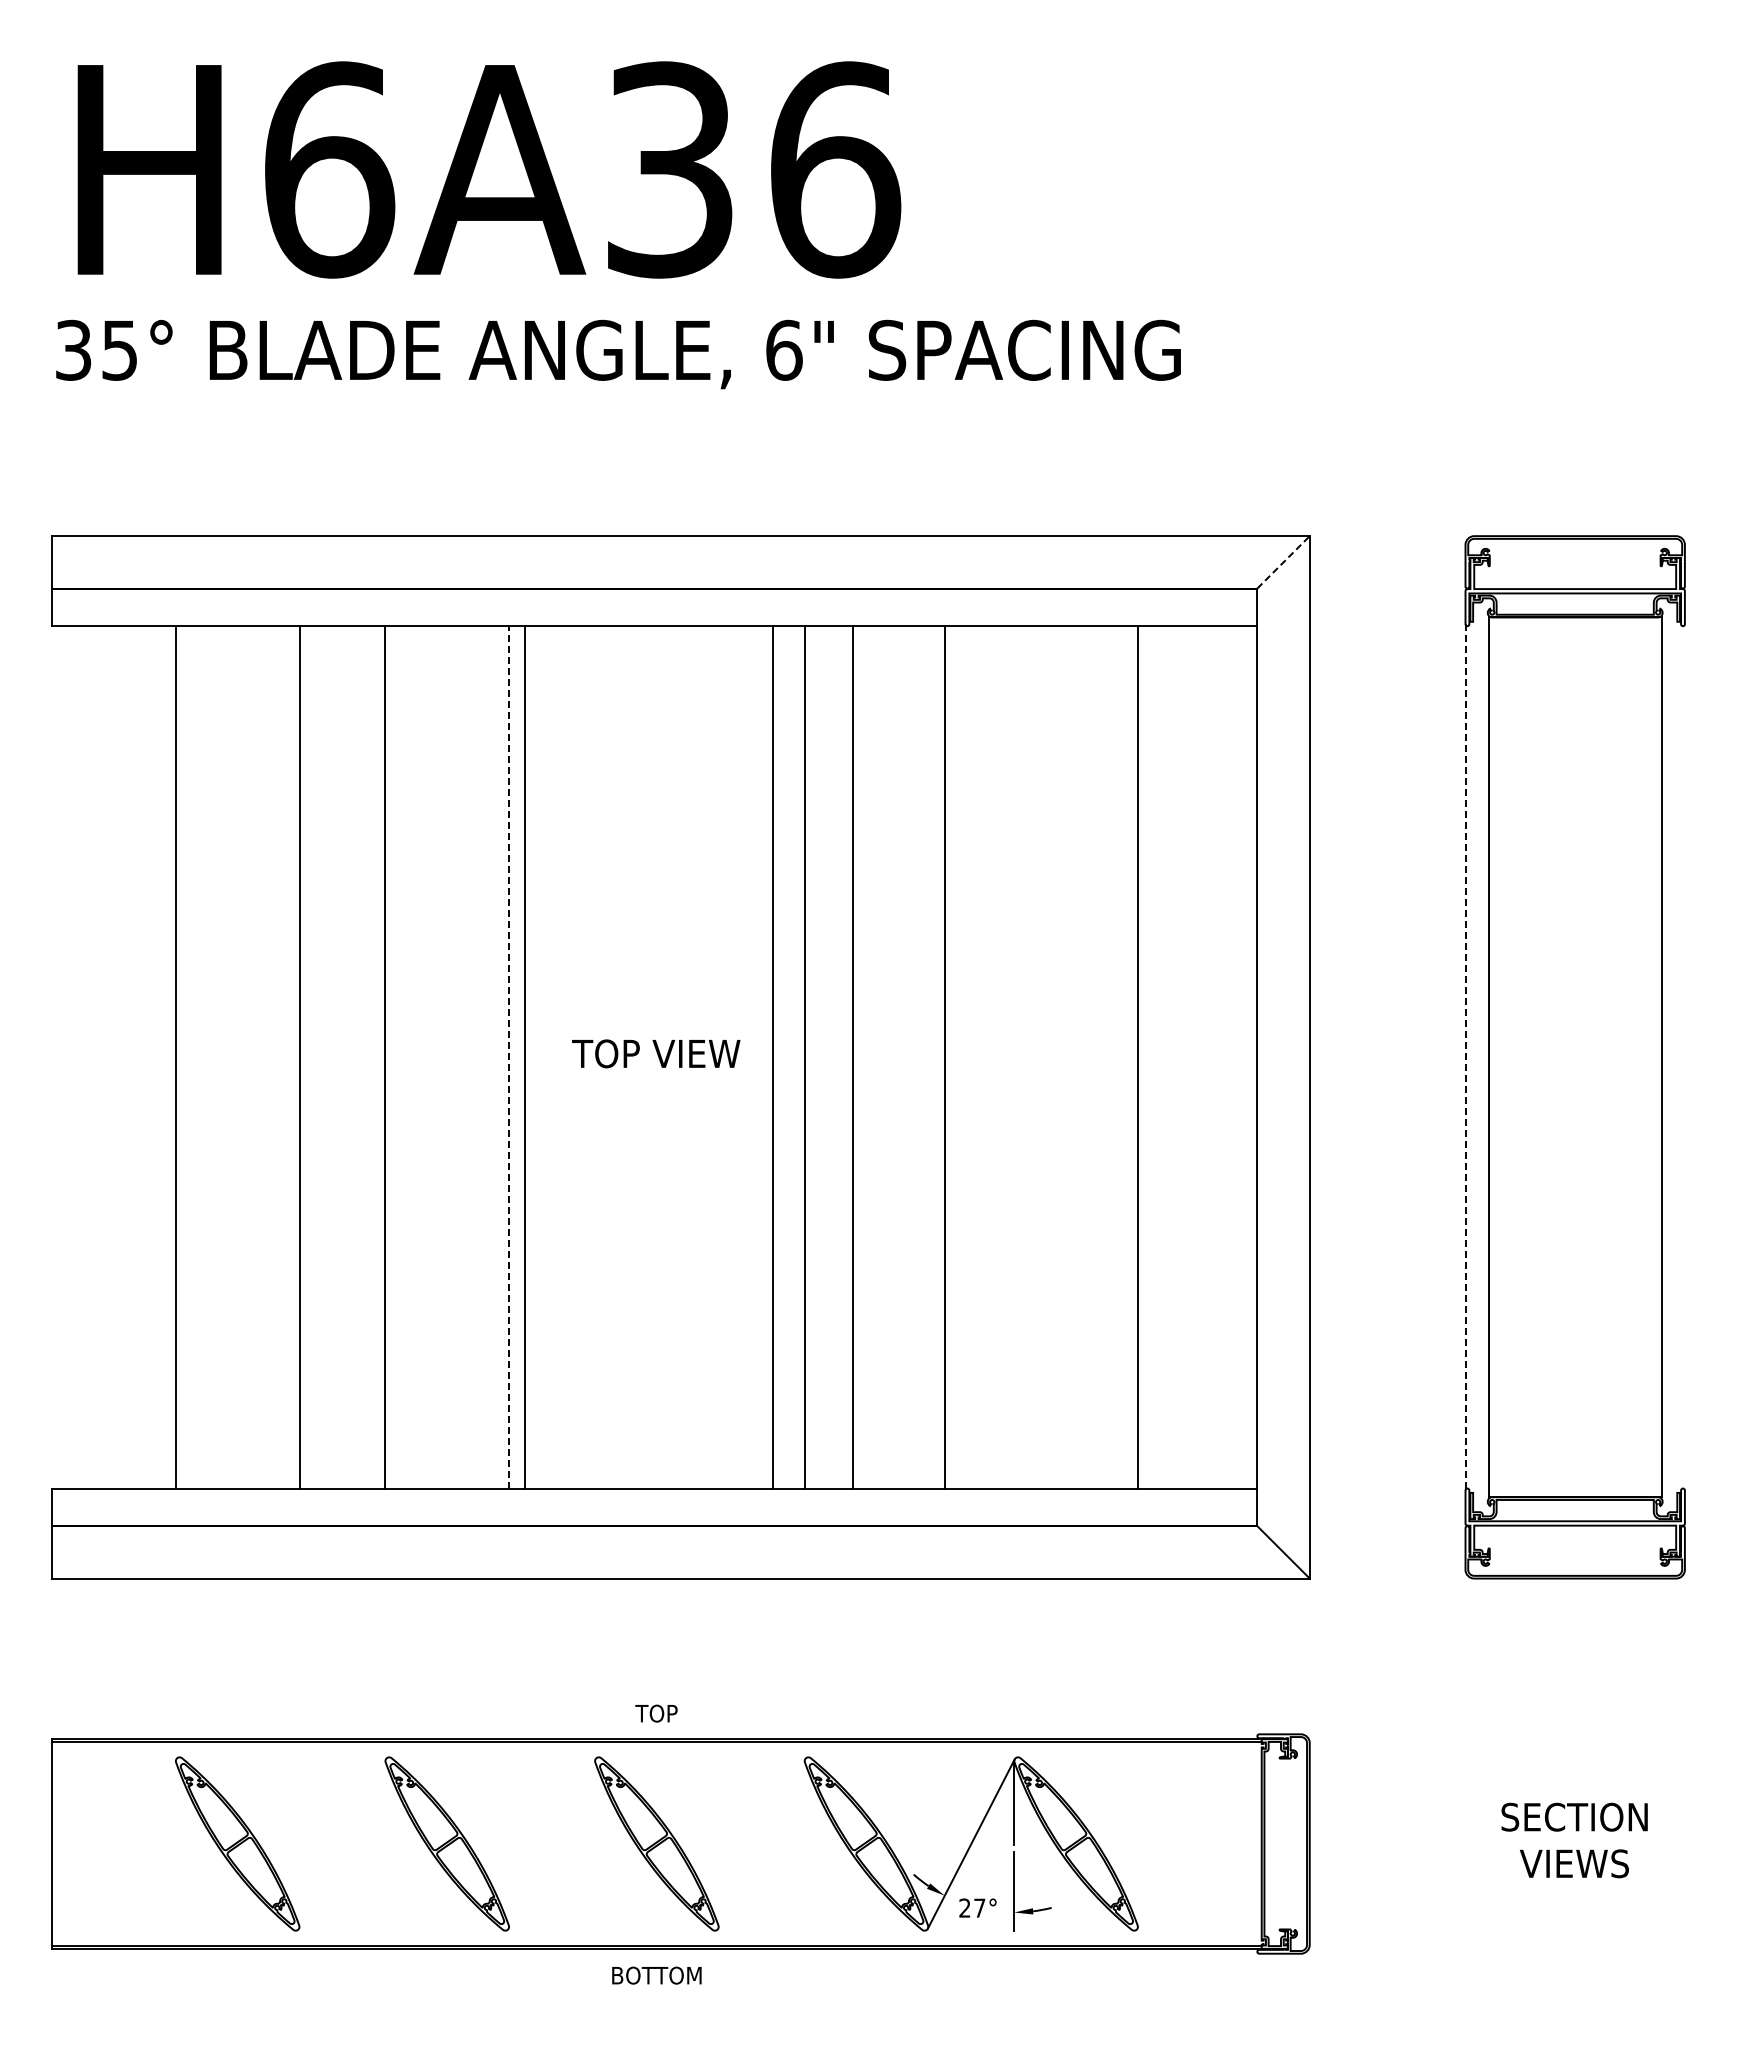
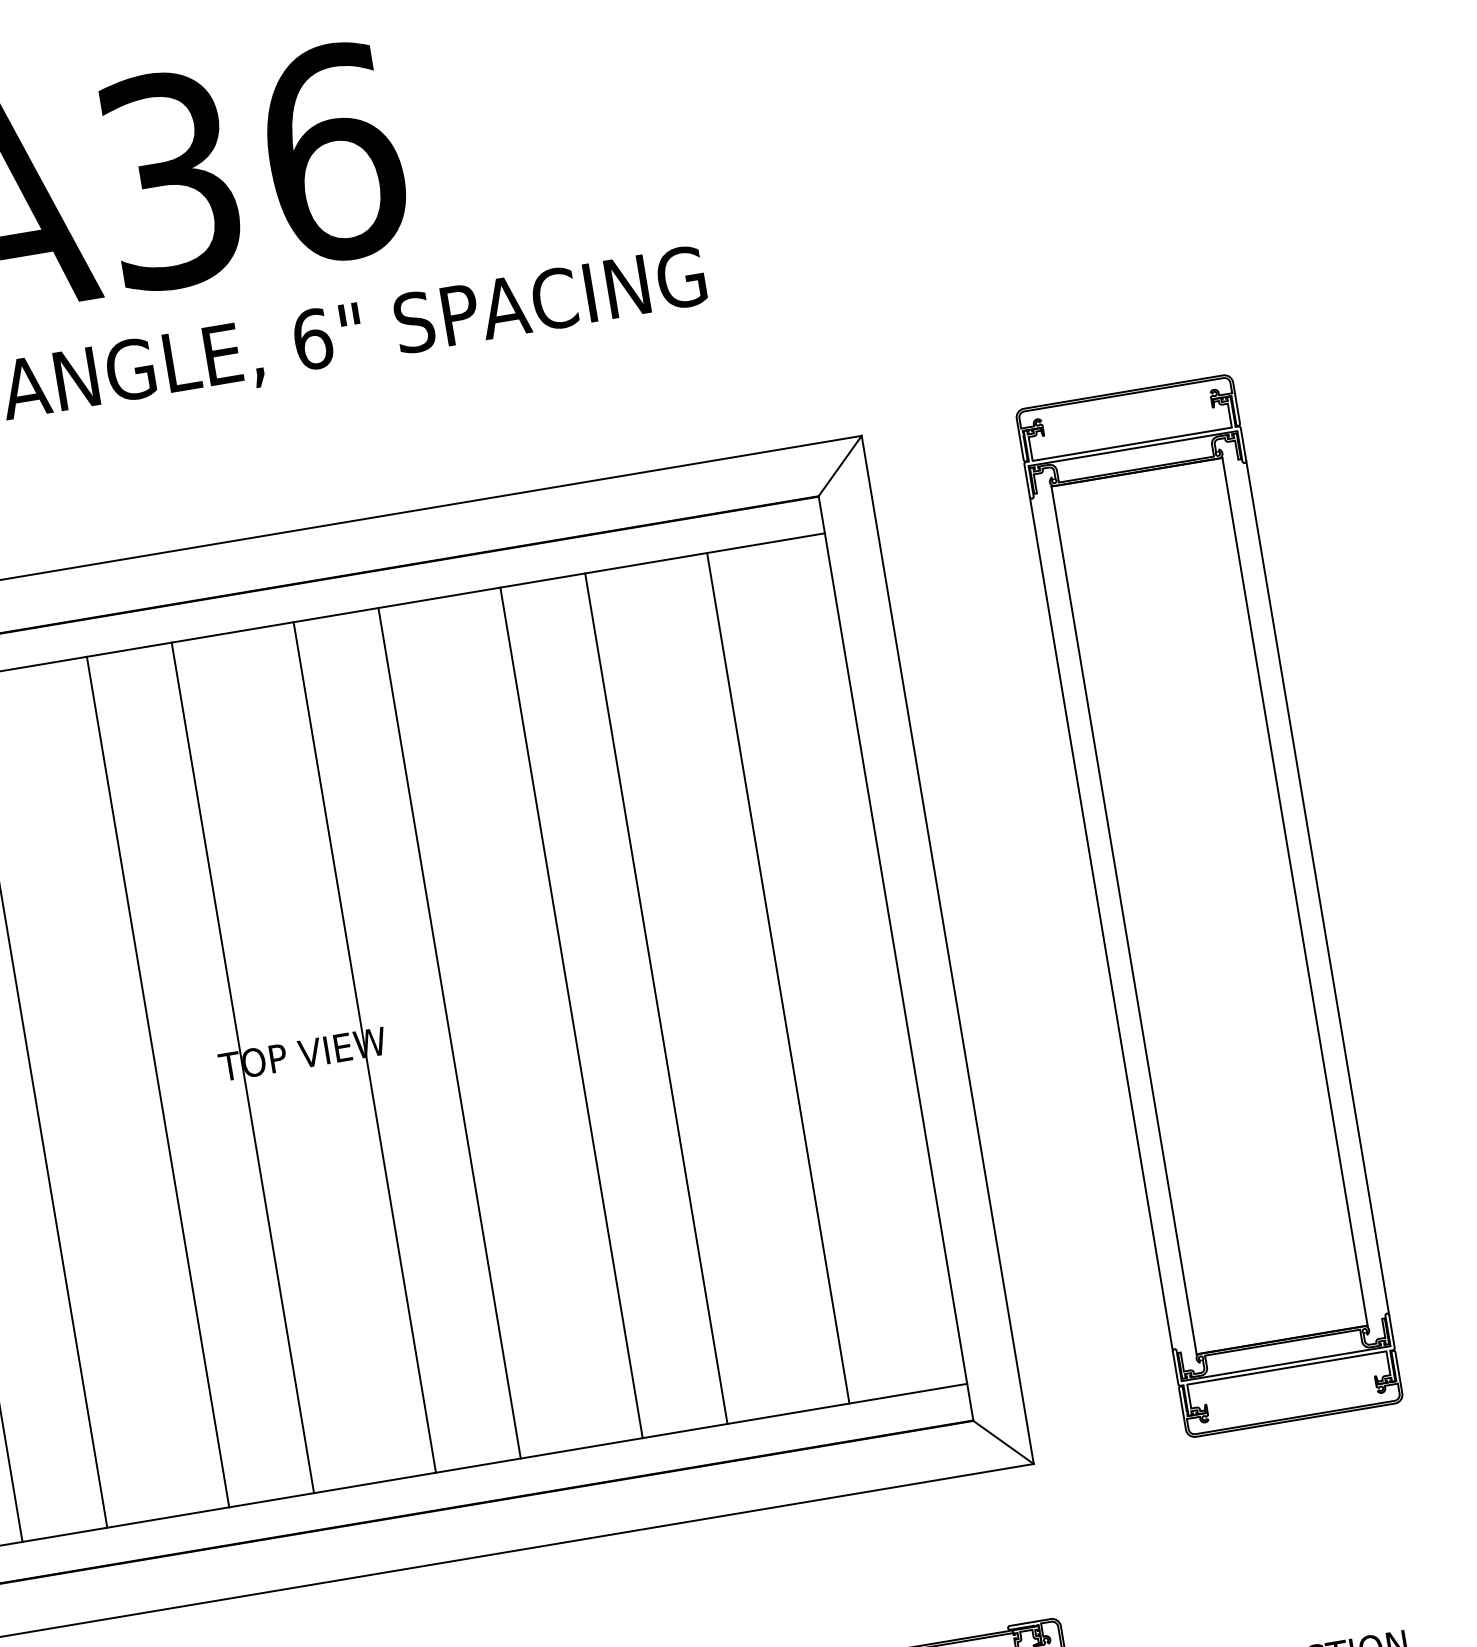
line: (1283, 562) -> (840, 466), dashed -> solid
line: (509, 1056) -> (158, 1081), dashed -> solid
line: (525, 1057) -> (243, 1067), moved
line: (772, 1057) -> (364, 1047), moved
line: (853, 1057) -> (571, 1013), moved
line: (945, 1057) -> (656, 998), moved
line: (1465, 1057) -> (1101, 924), dashed -> solid
line: (1684, 1057) -> (1317, 888), added

